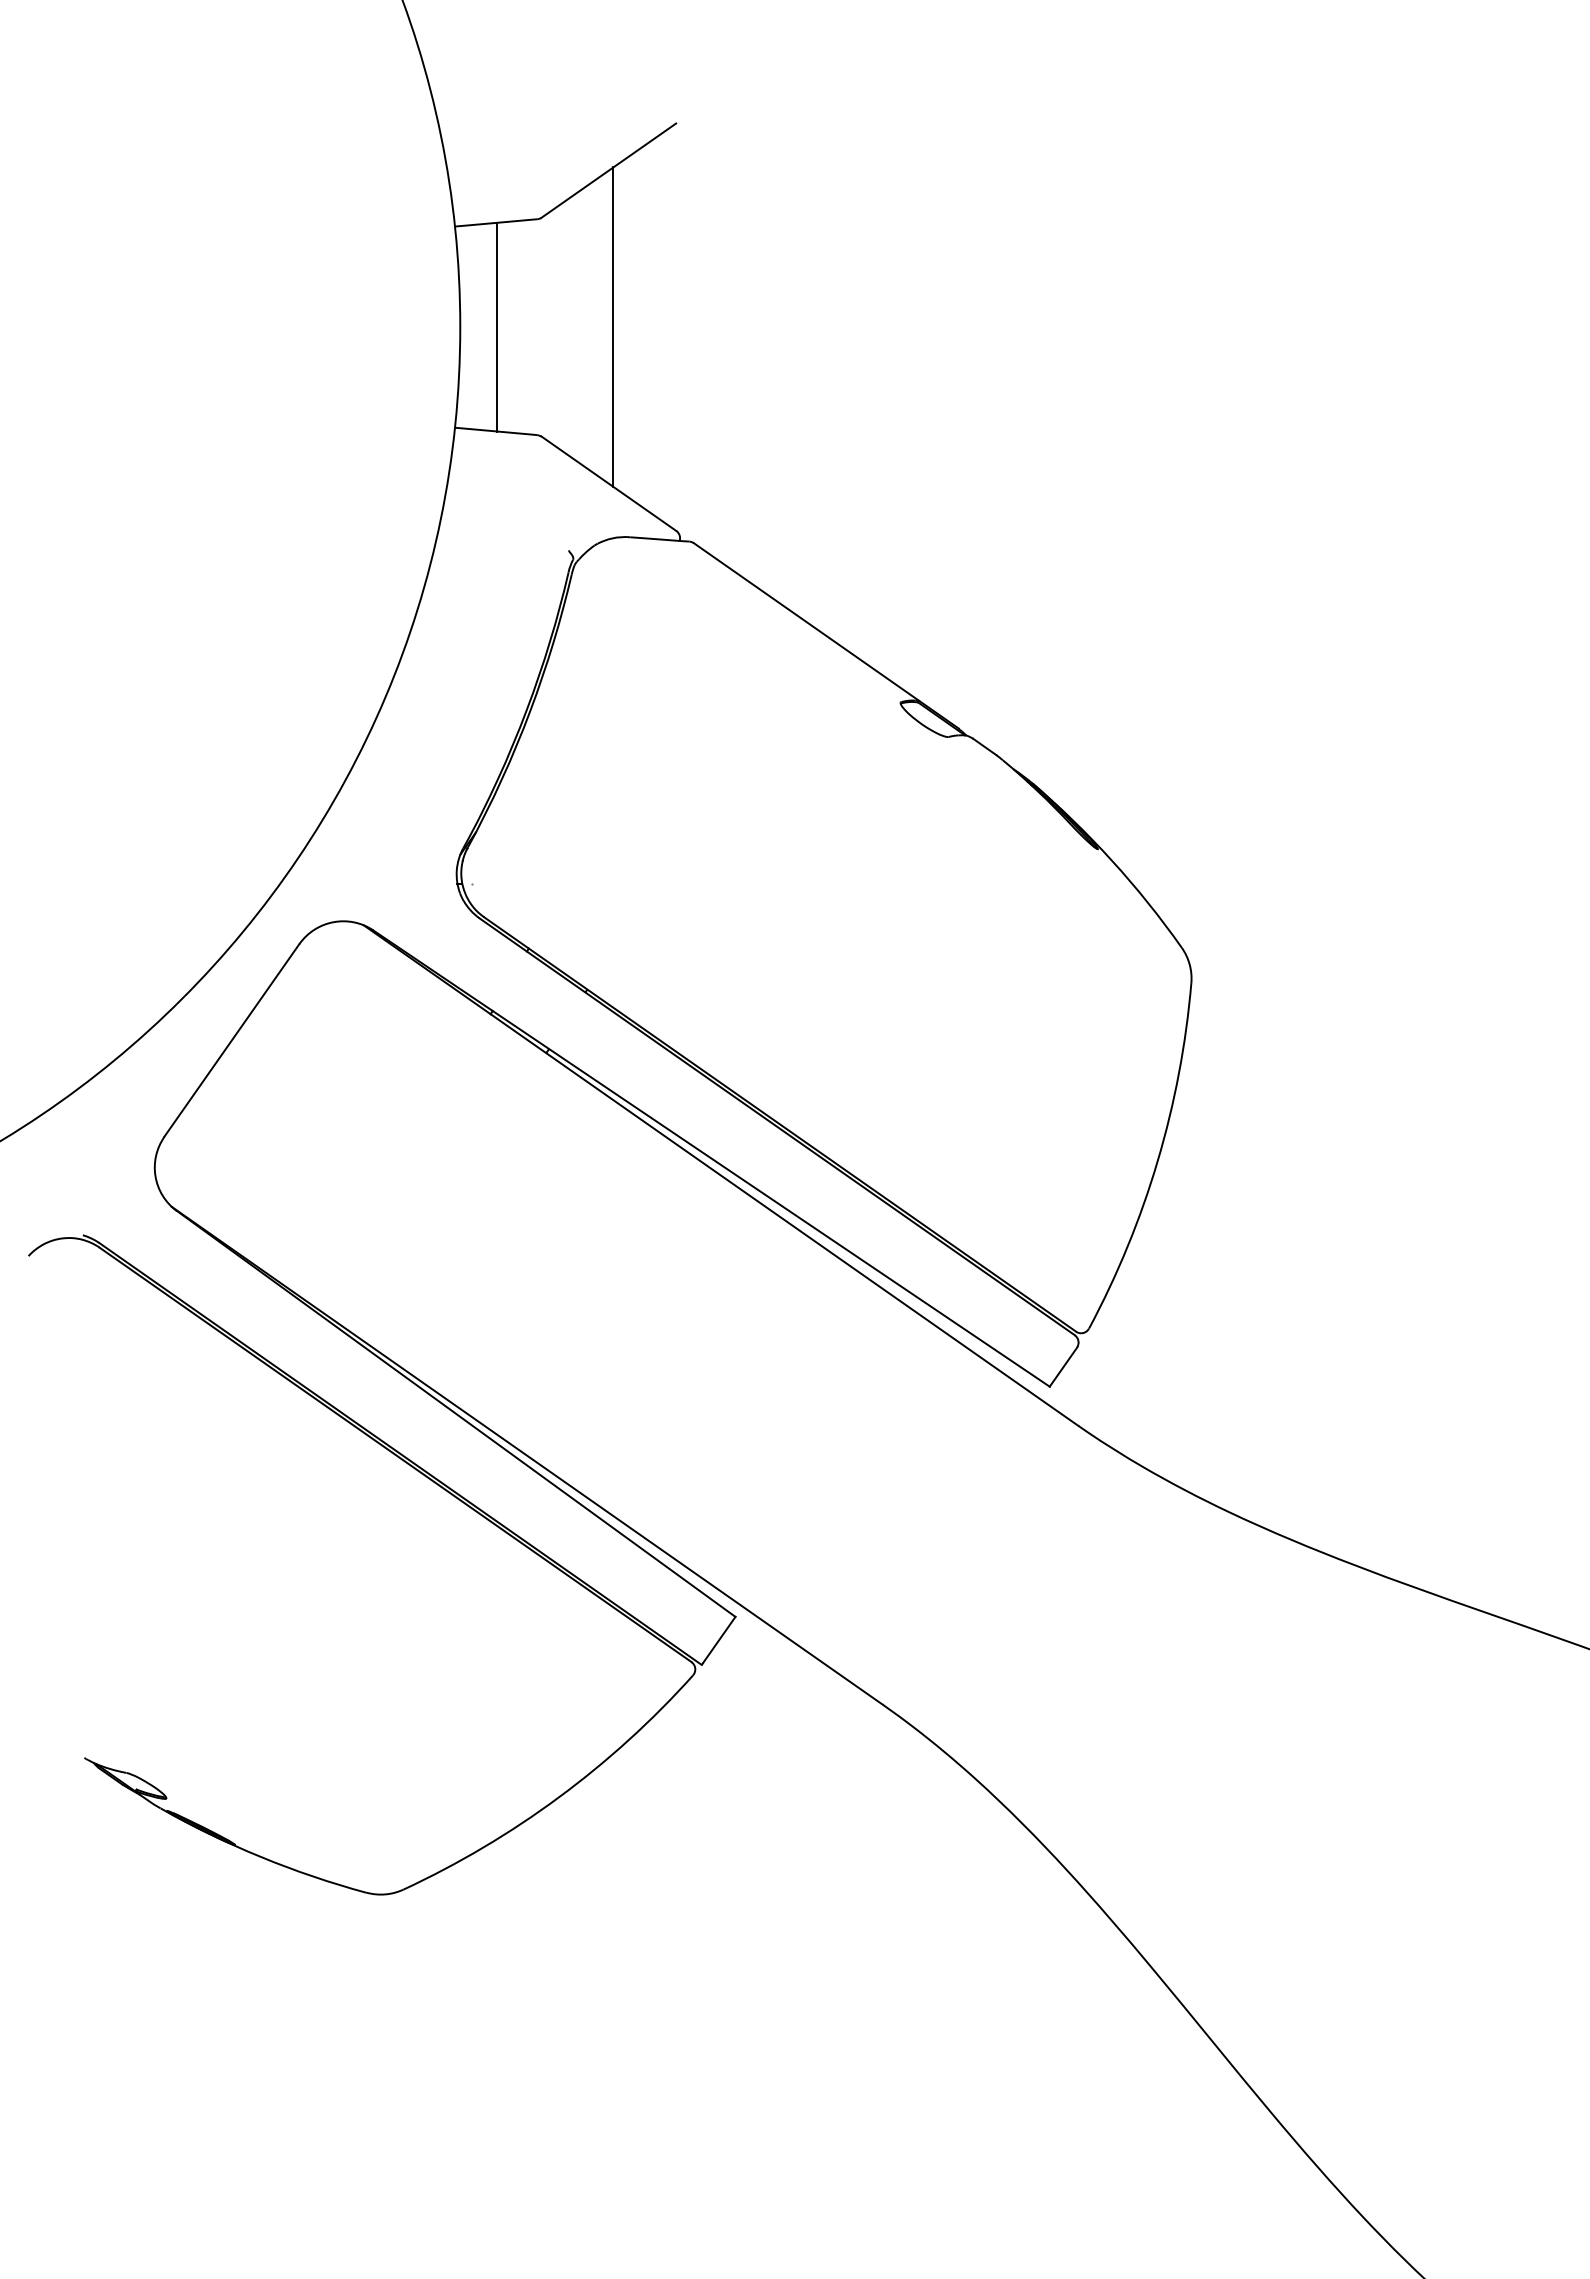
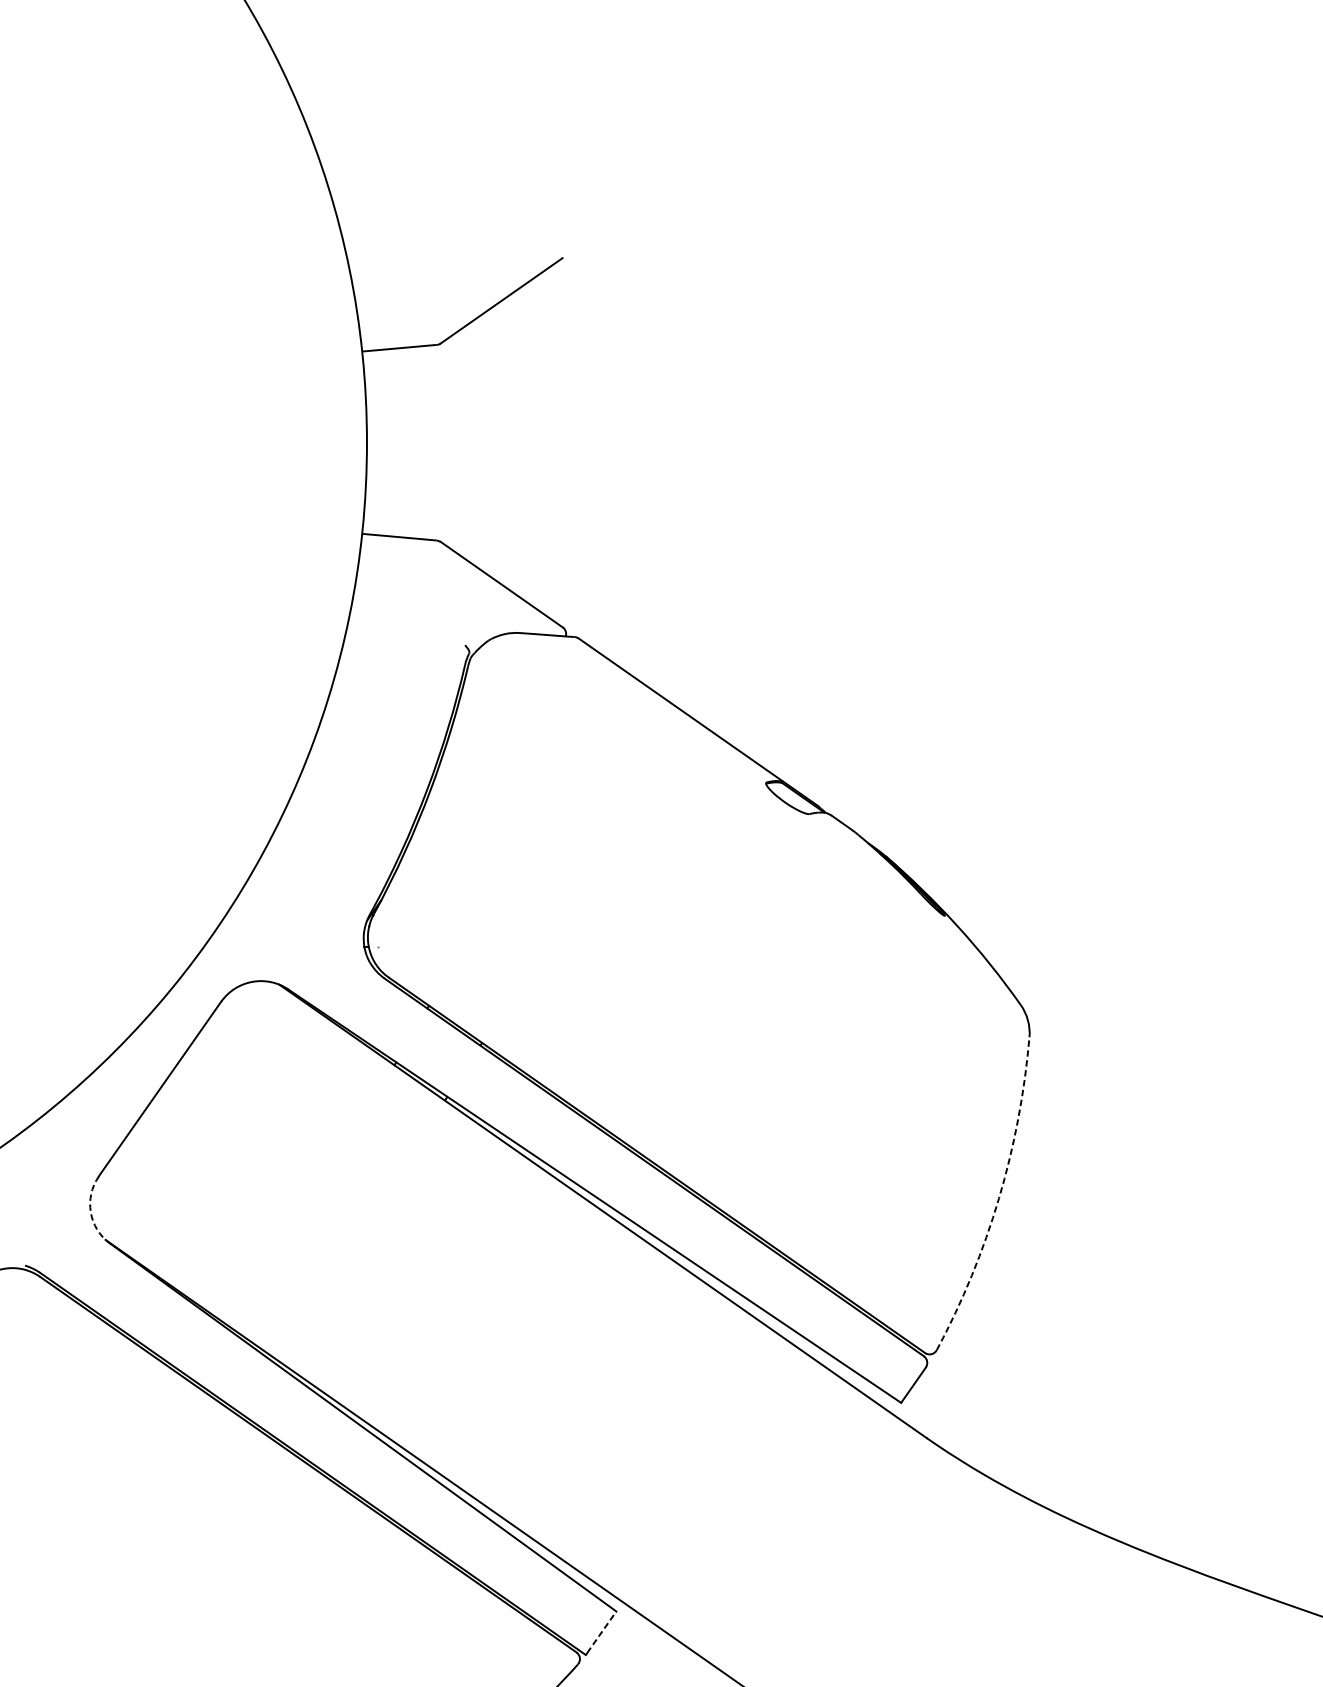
line: (496, 326) -> (399, 442), removed
line: (613, 326) -> (505, 442), removed
arc: (1157, 1161) -> (998, 1198), solid -> dashed
arc: (155, 1176) -> (90, 1212), solid -> dashed
line: (719, 1639) -> (601, 1631), solid -> dashed

